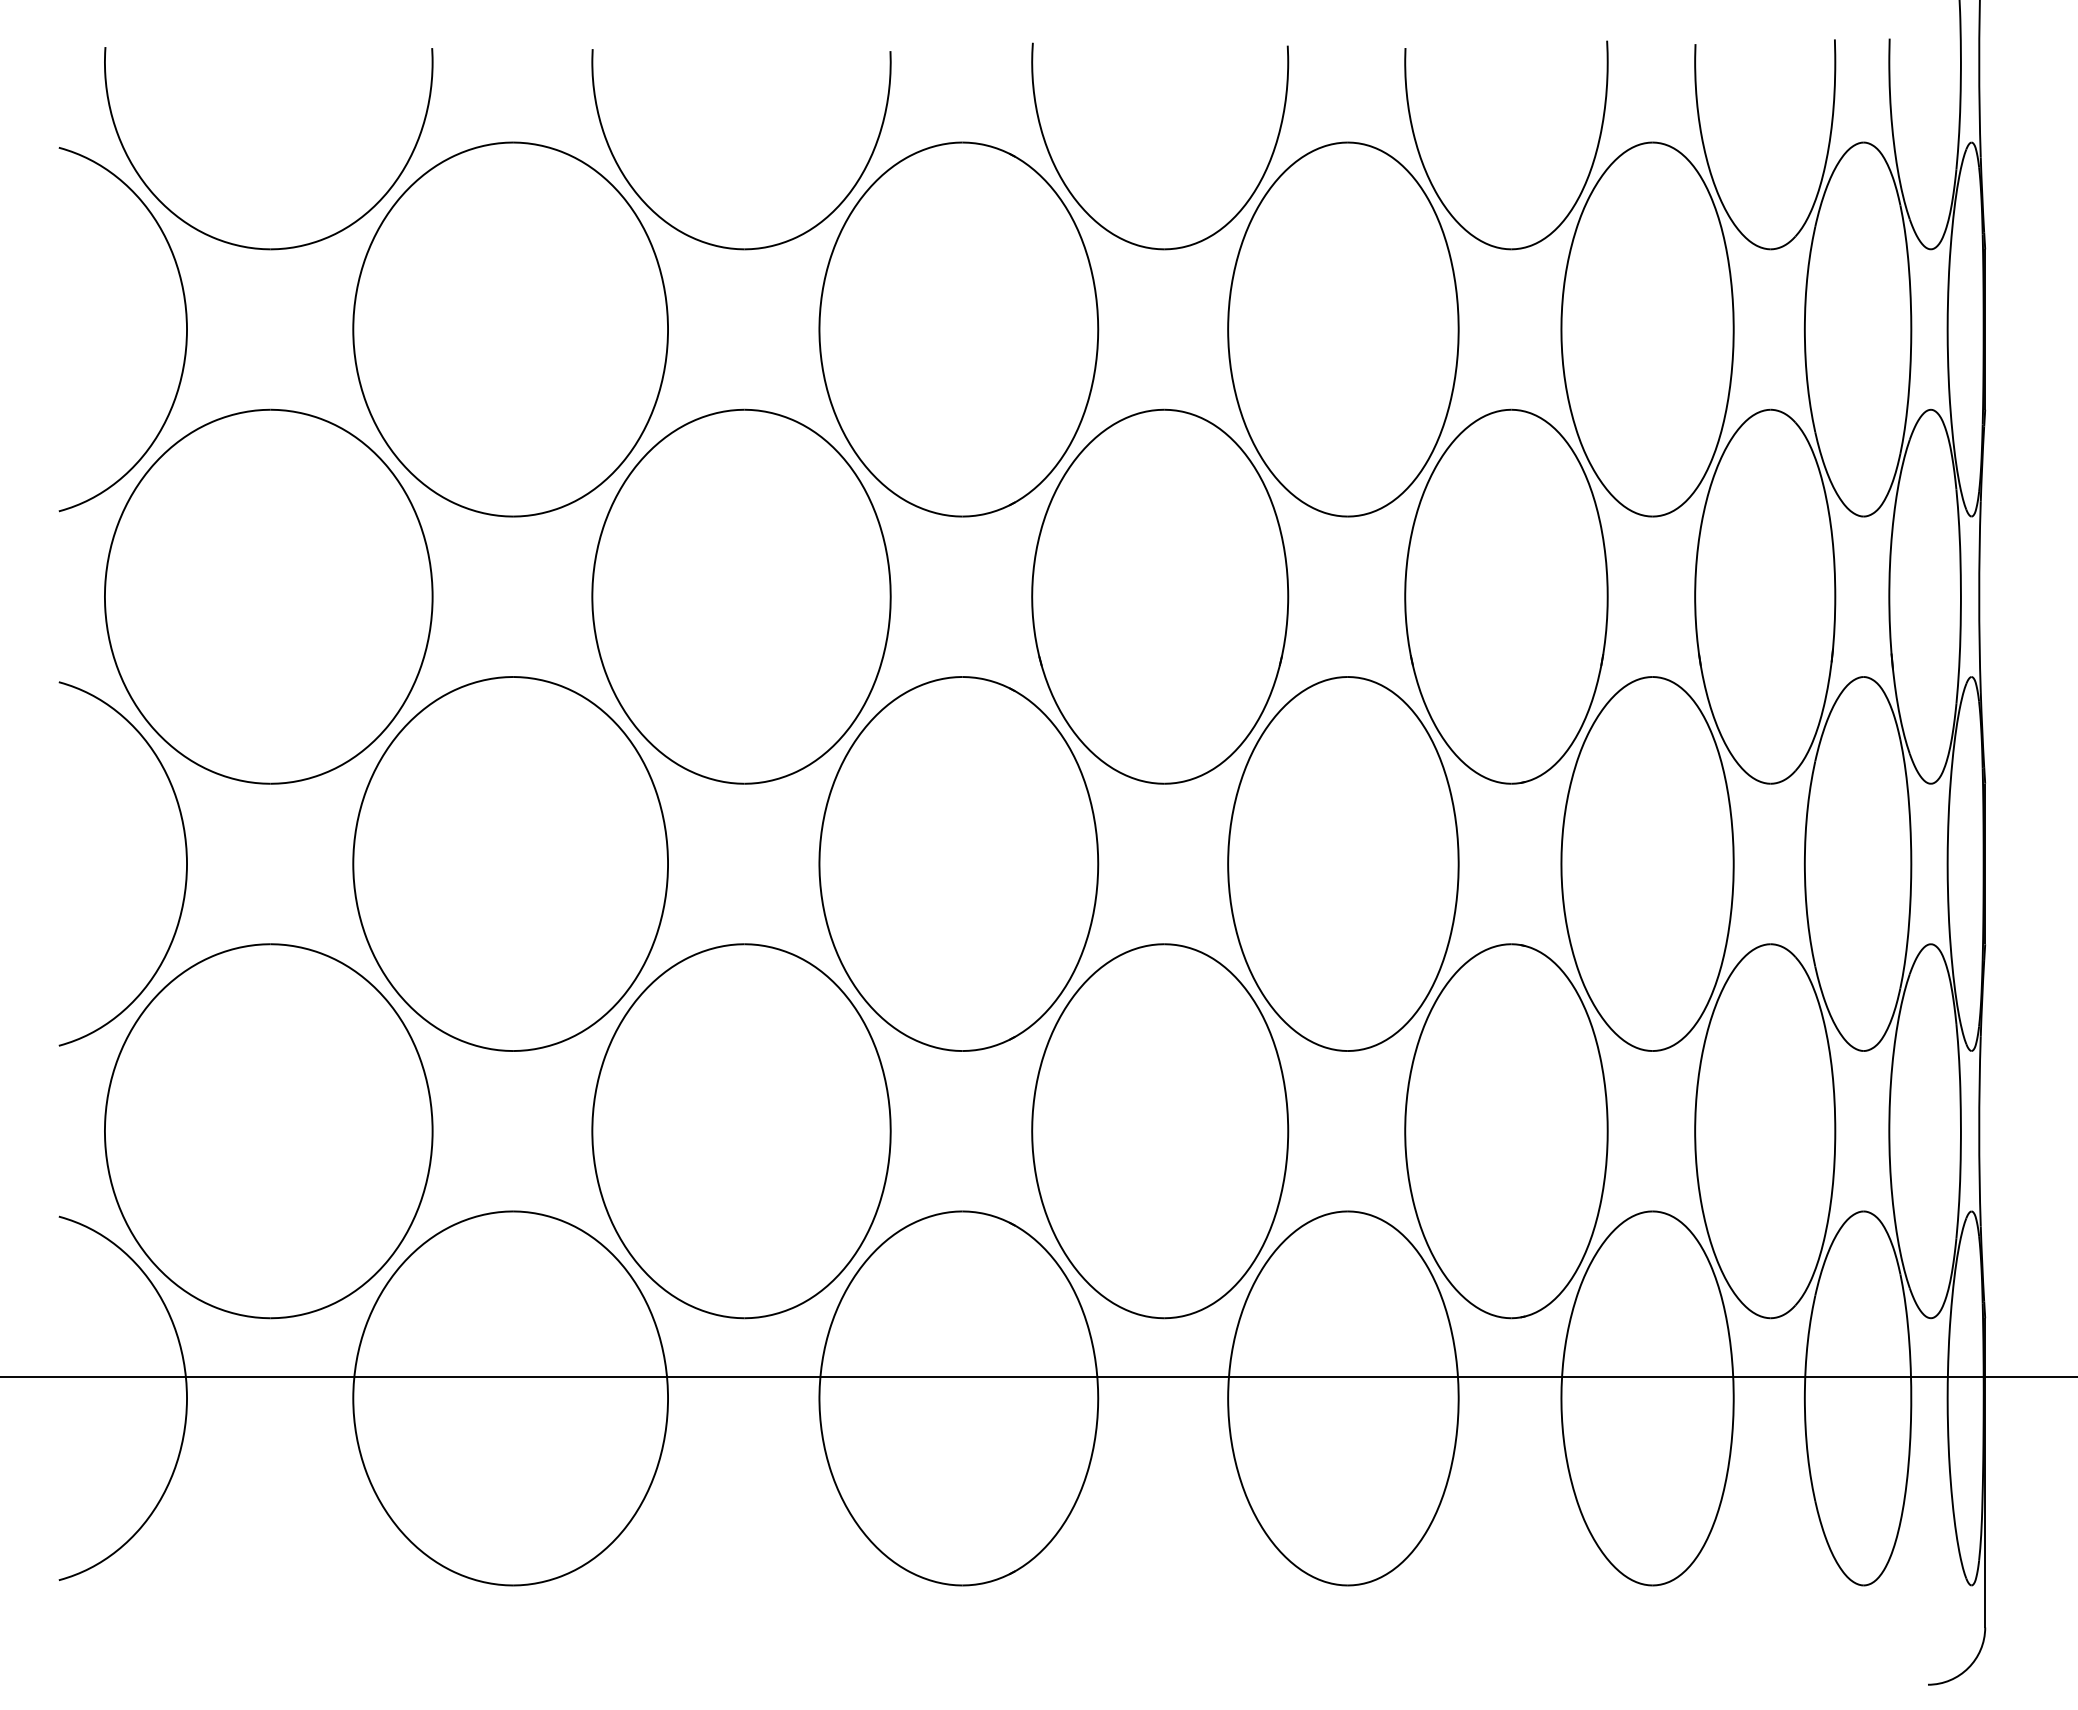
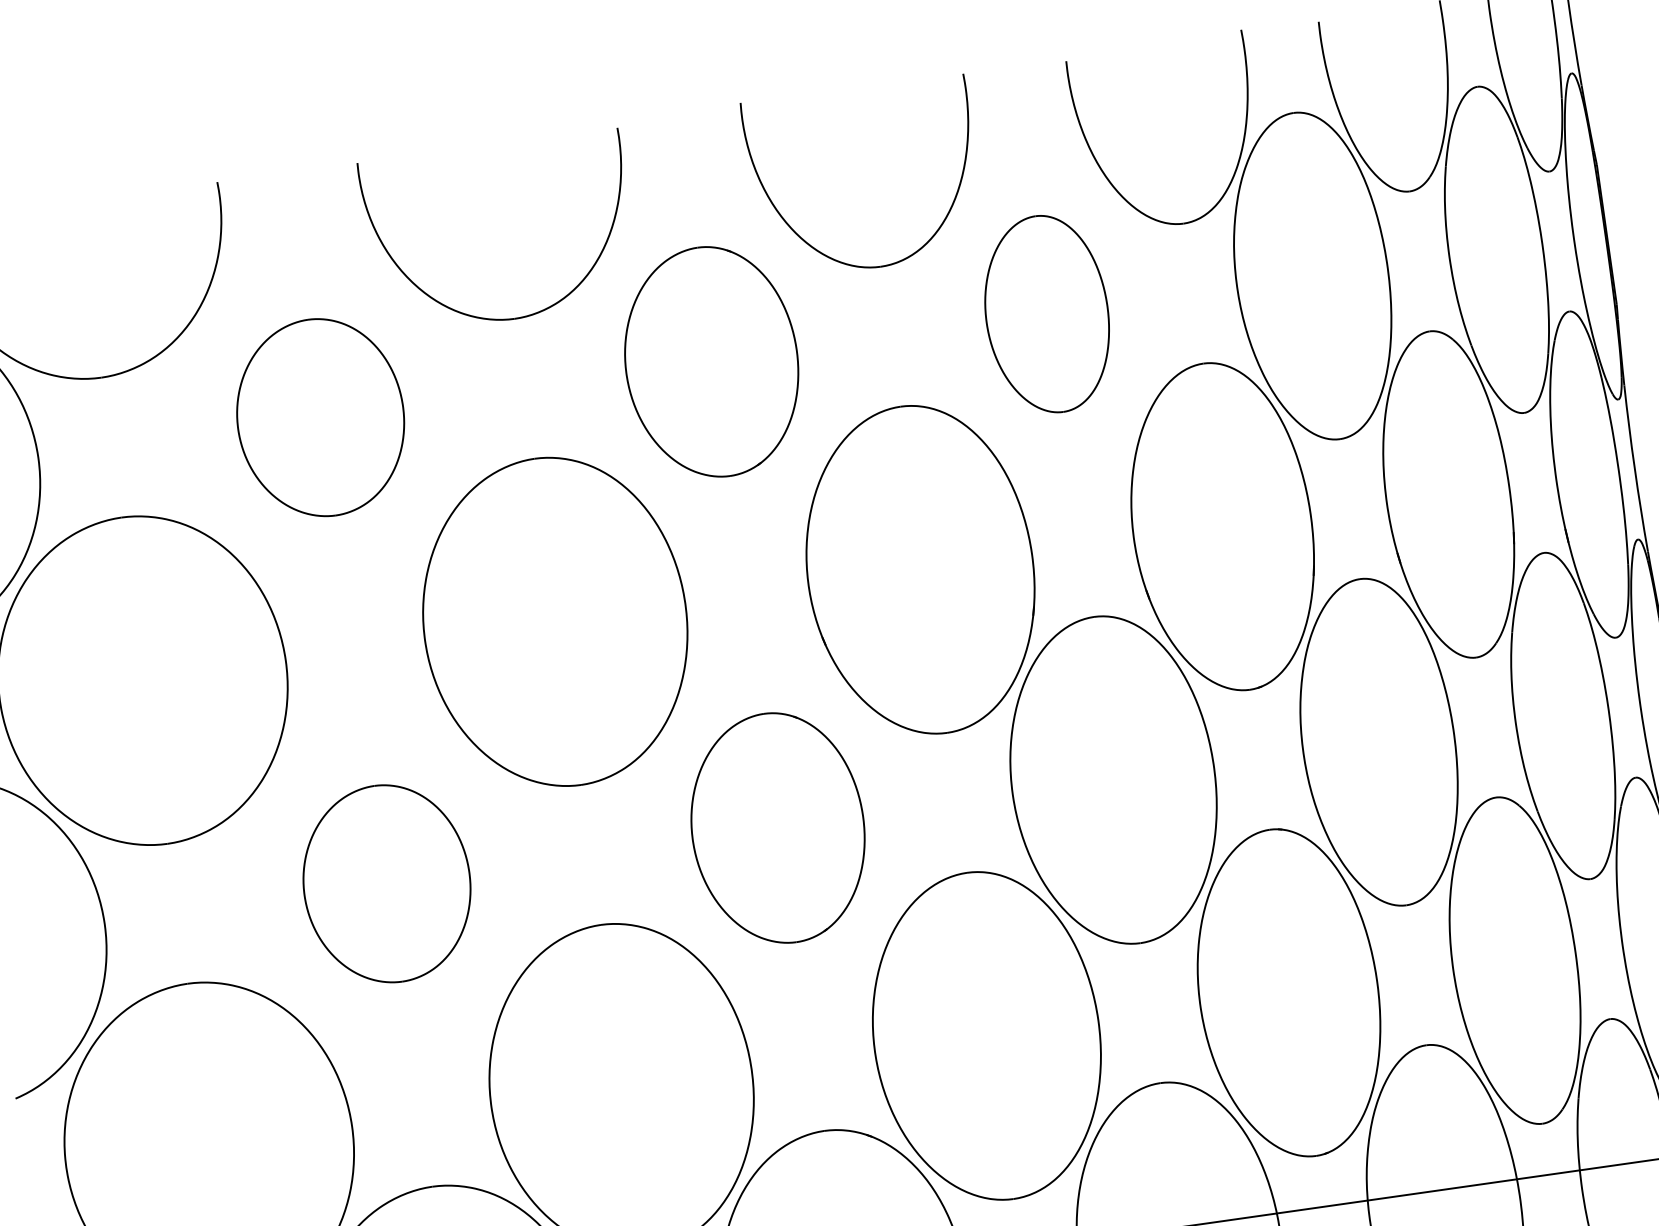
part: (510, 329) -> (320, 417), size x0.6
part: (958, 329) -> (711, 362), size x0.7
part: (1343, 329) -> (1047, 314), size x0.6
part: (510, 863) -> (386, 883), size x0.6
part: (958, 863) -> (777, 827), size x0.7

